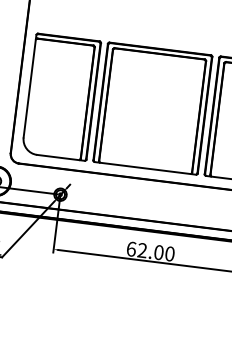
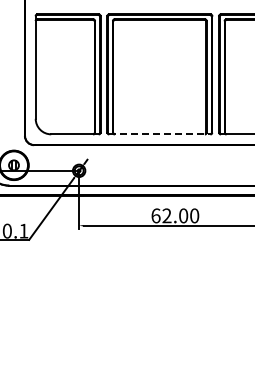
line: (145, 168) -> (159, 134), solid -> dashed

